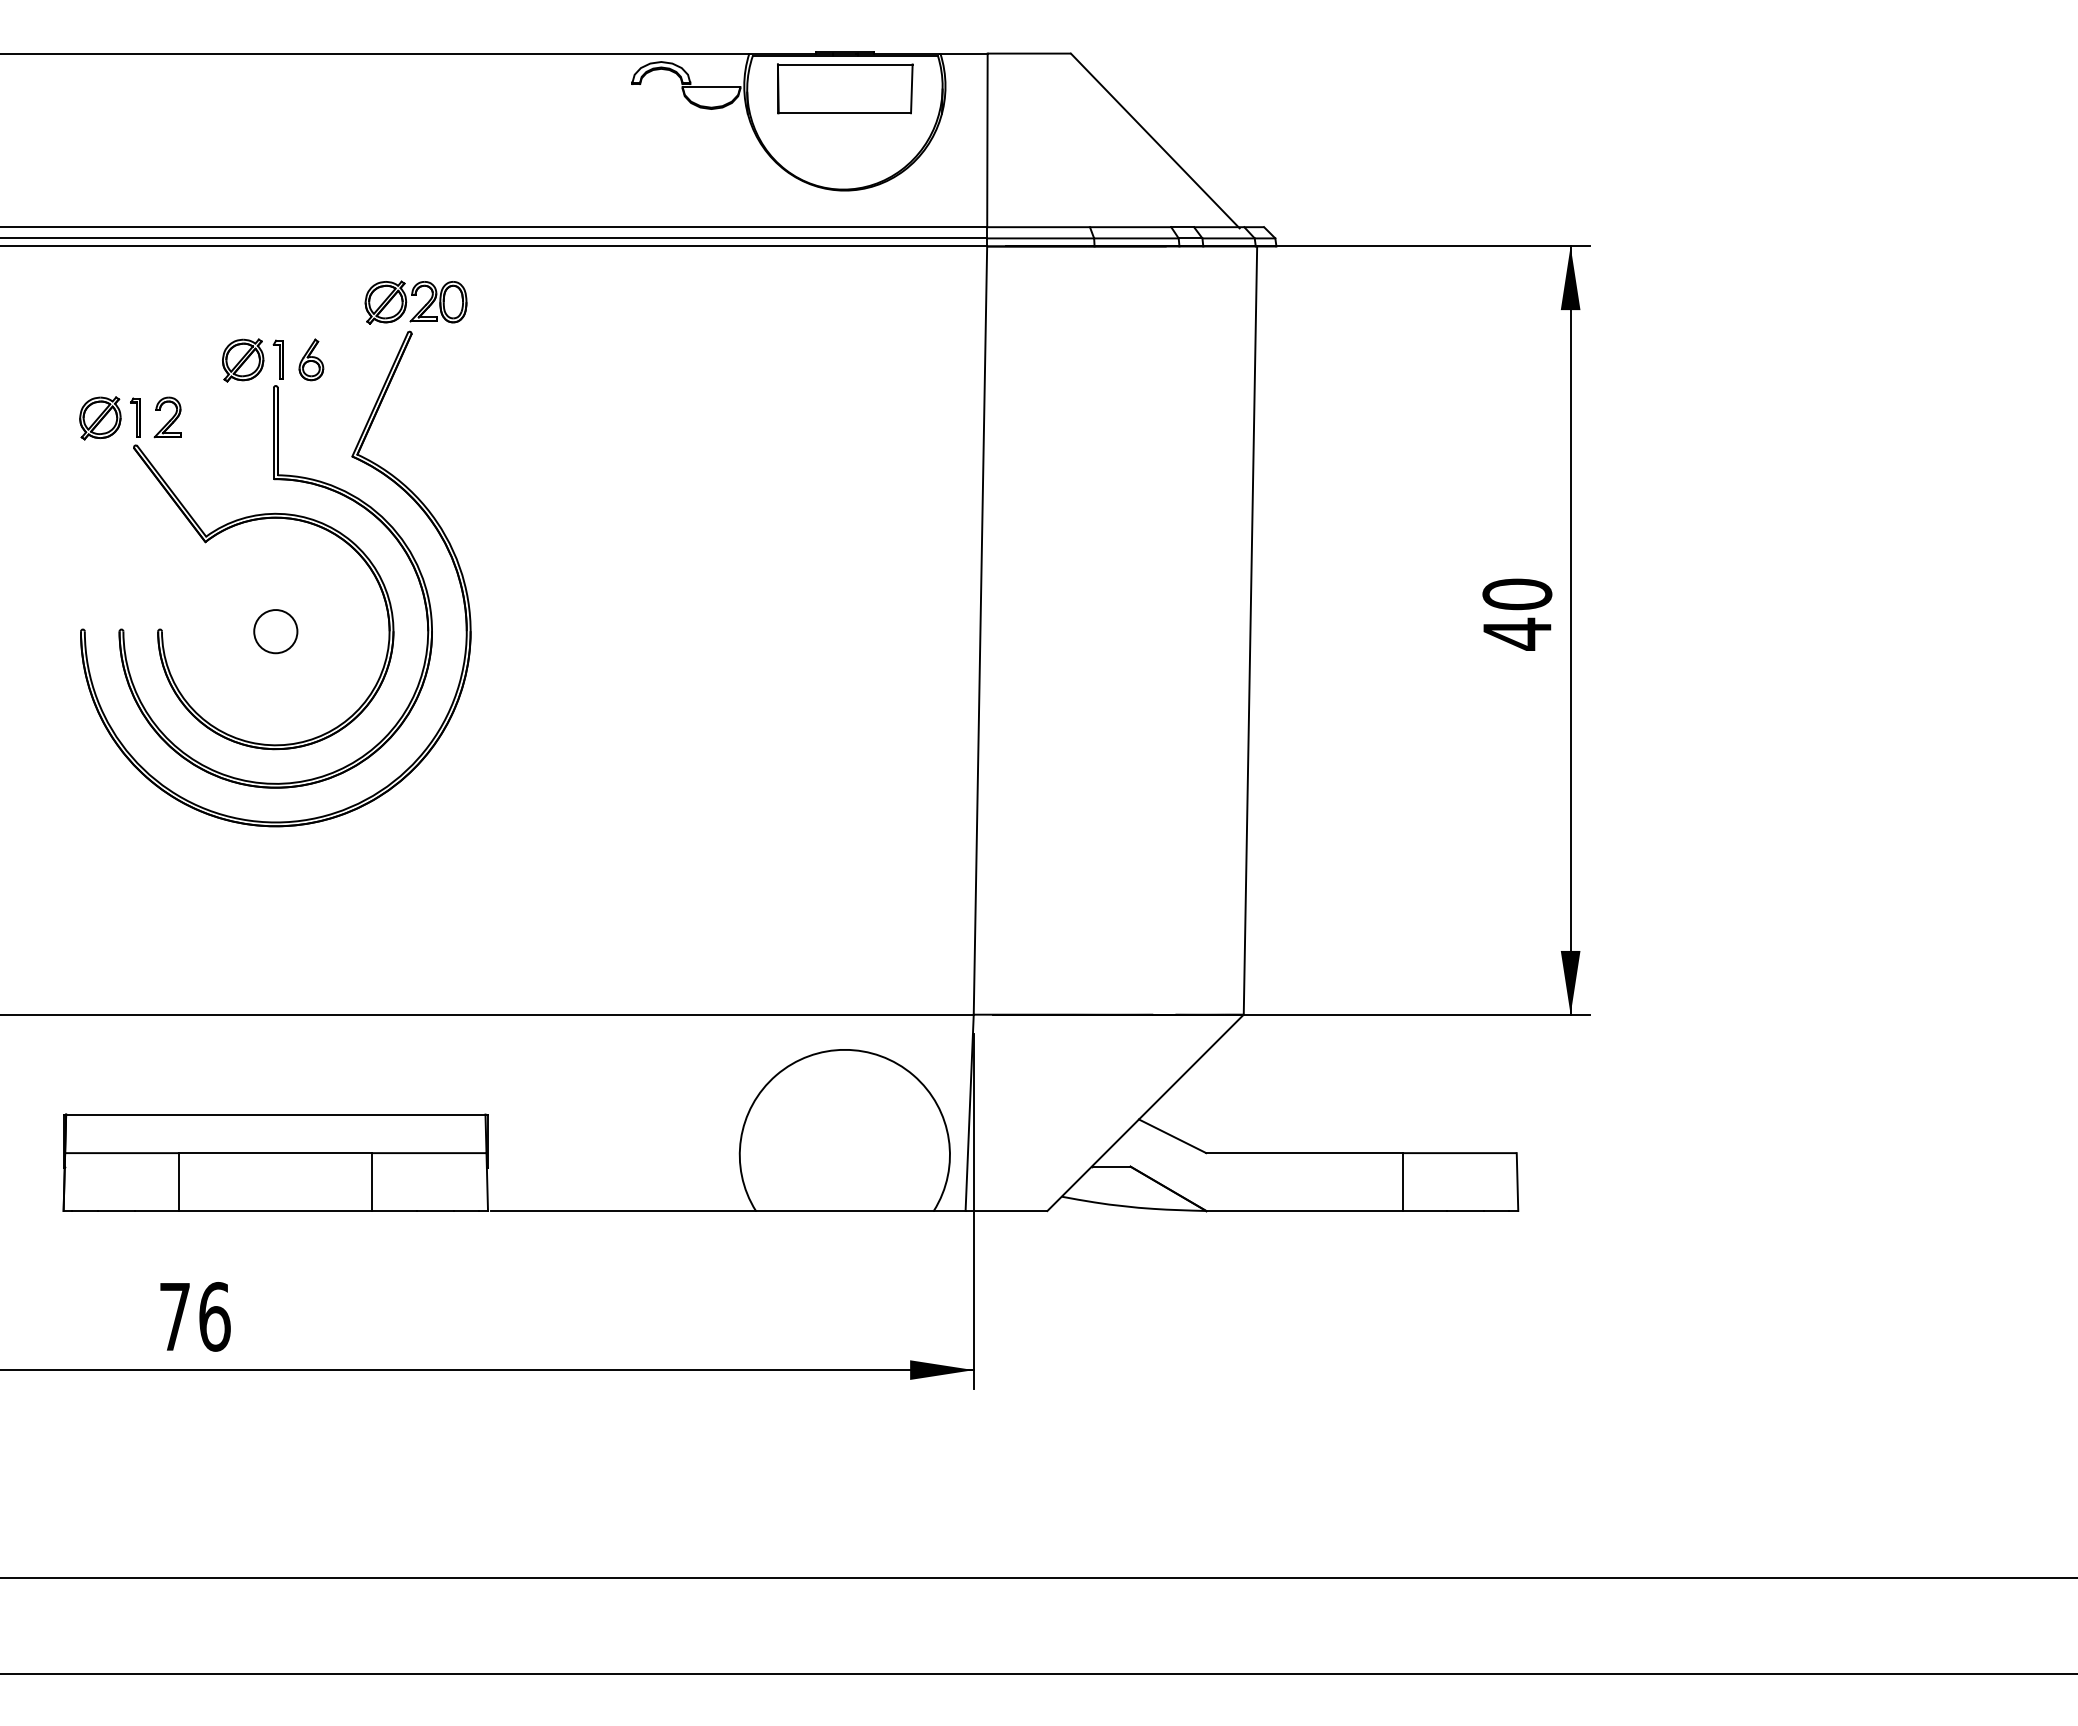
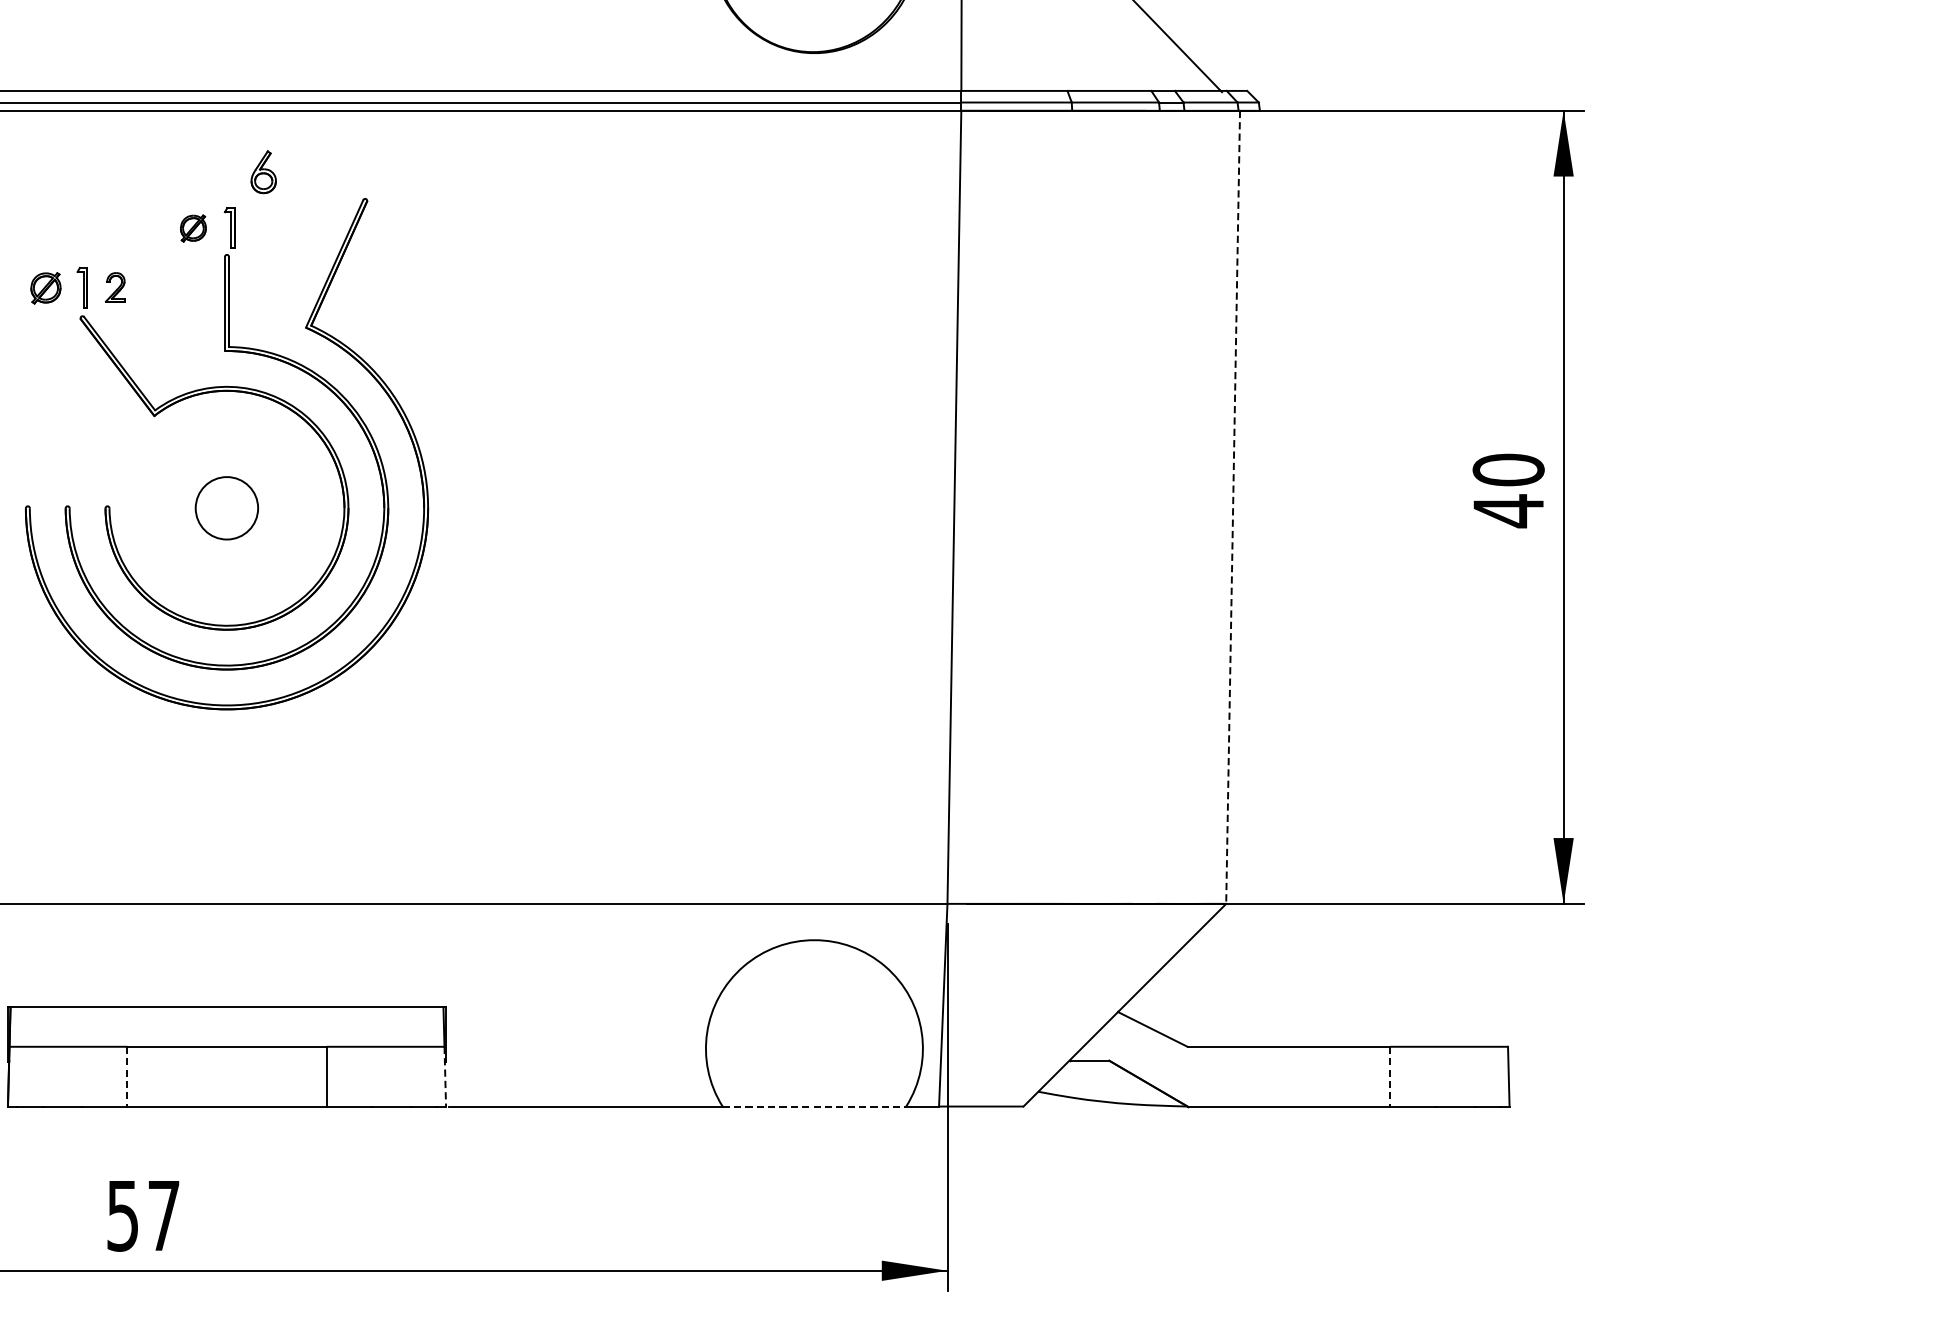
part: (415, 295) -> (371, 161), removed
part: (311, 359) -> (263, 171), moved
part: (243, 360) -> (193, 228), size x0.6
part: (167, 417) -> (115, 287), size x0.7
part: (100, 418) -> (46, 288), size x0.7
part: (275, 631) -> (226, 508), size x1.4
line: (1250, 631) -> (1233, 508), solid -> dashed
line: (179, 1182) -> (127, 1077), solid -> dashed
line: (487, 1182) -> (445, 1077), solid -> dashed
line: (1402, 1182) -> (1390, 1077), solid -> dashed
line: (844, 1211) -> (814, 1107), solid -> dashed
text: (195, 1316) -> (144, 1215), 76 -> 57

